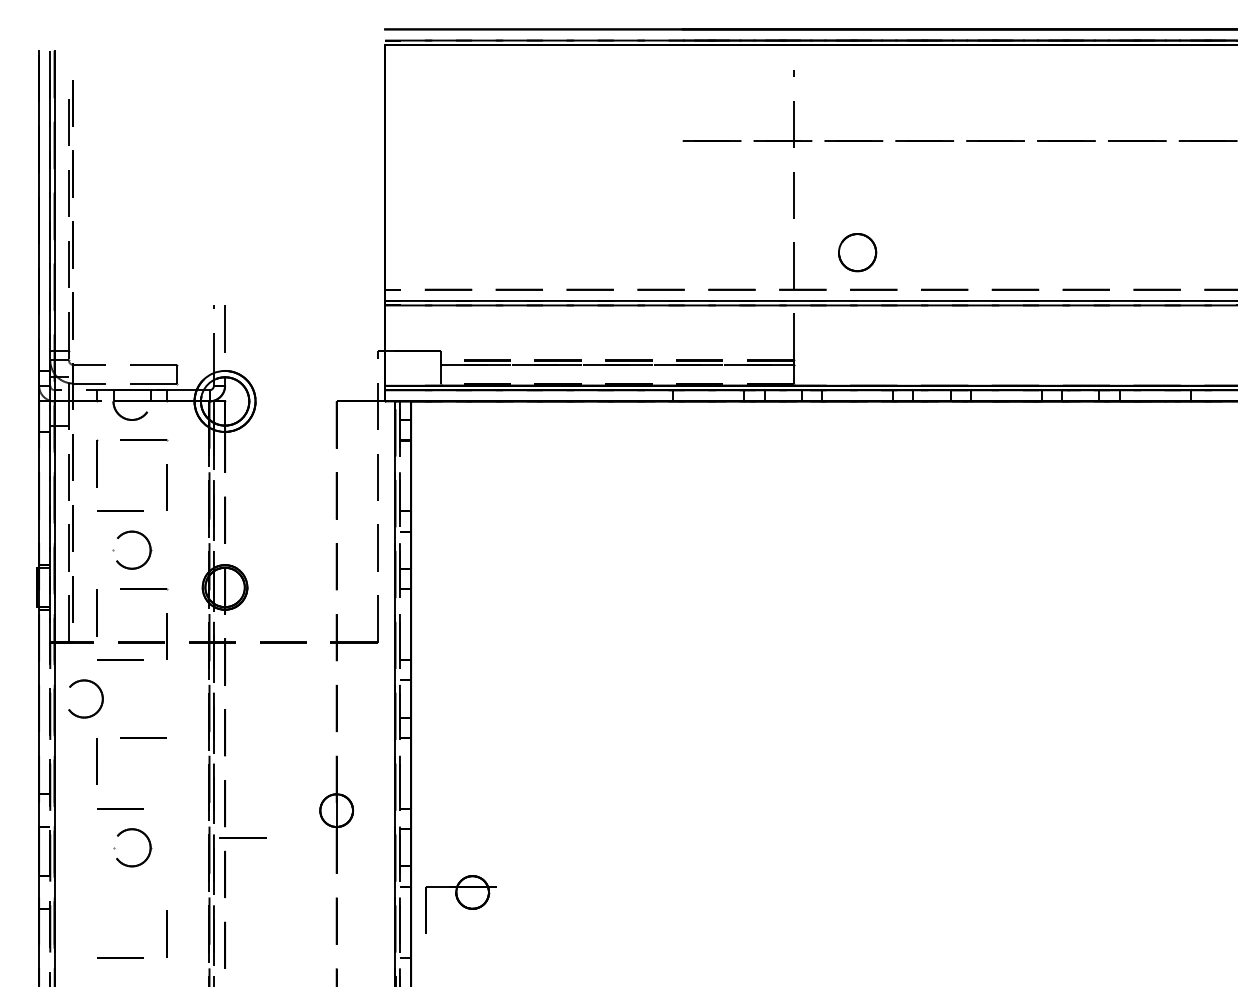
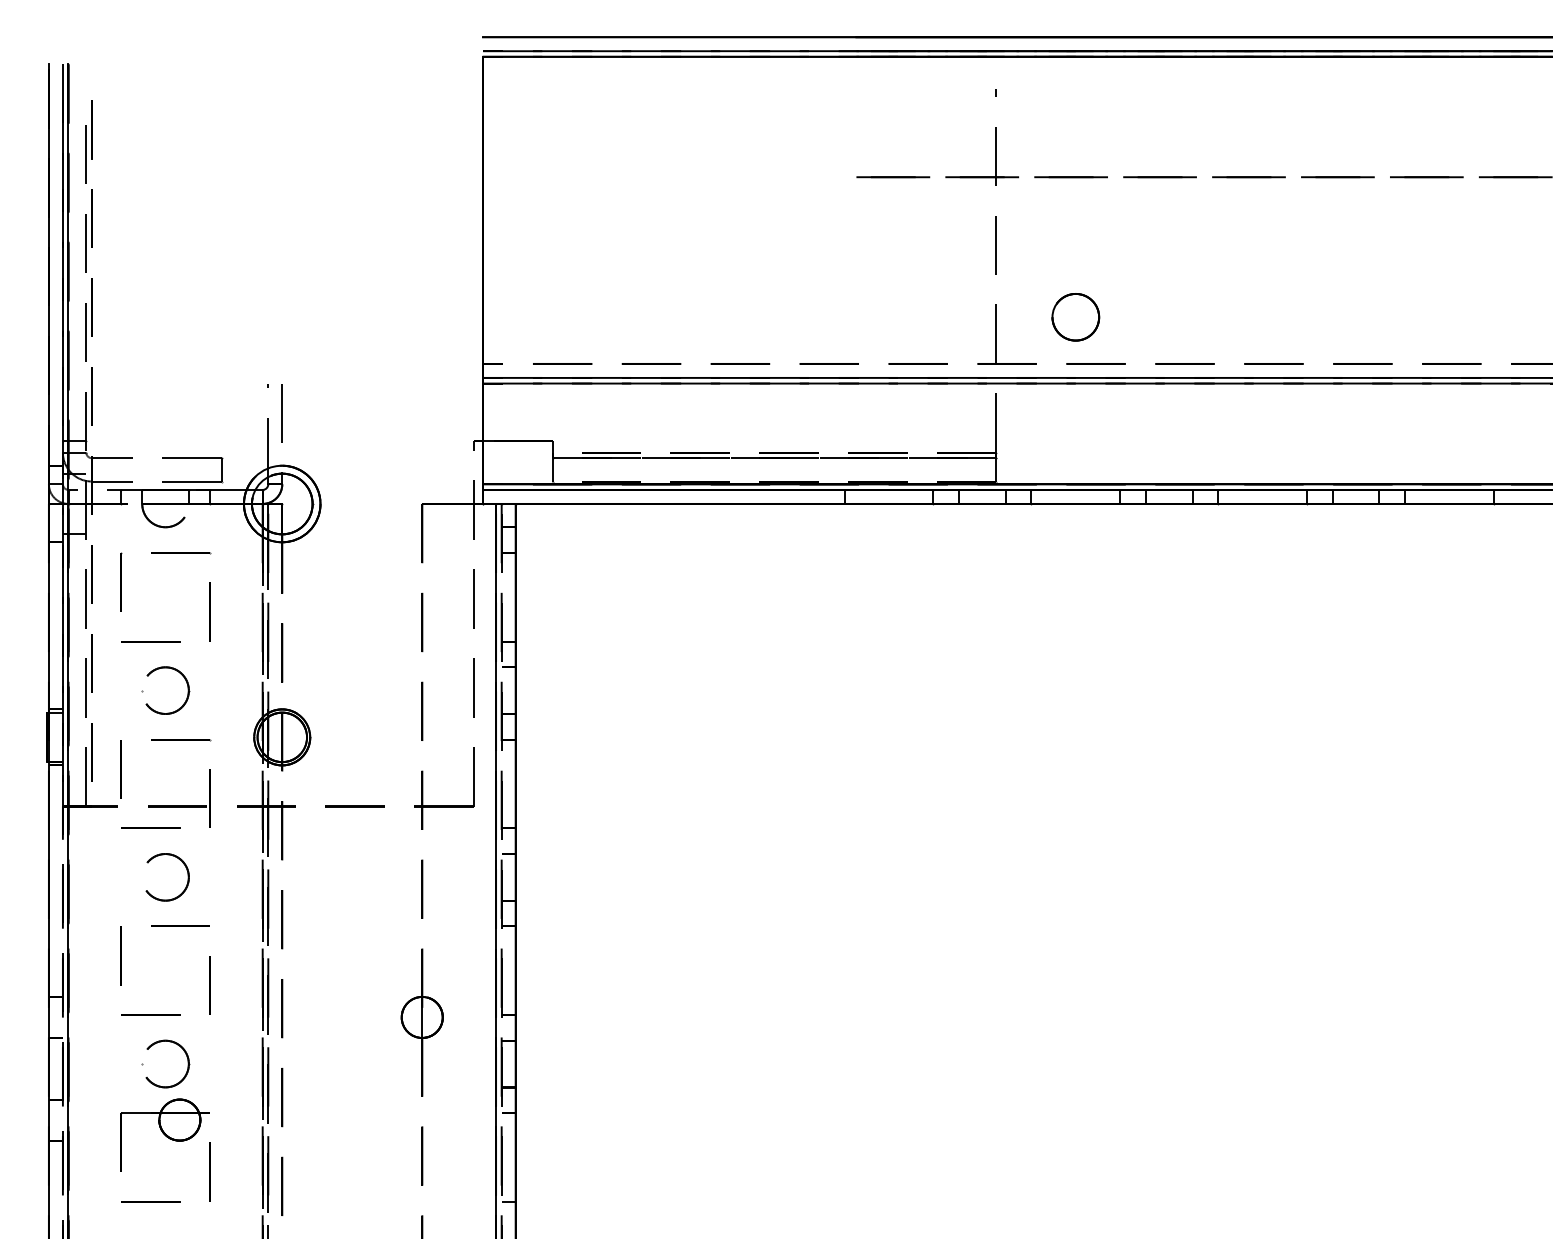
part: (101, 699) -> (187, 877), moved
line: (167, 785) -> (209, 985), added
line: (242, 837) -> (304, 1051), removed
part: (460, 903) -> (164, 1134), moved

